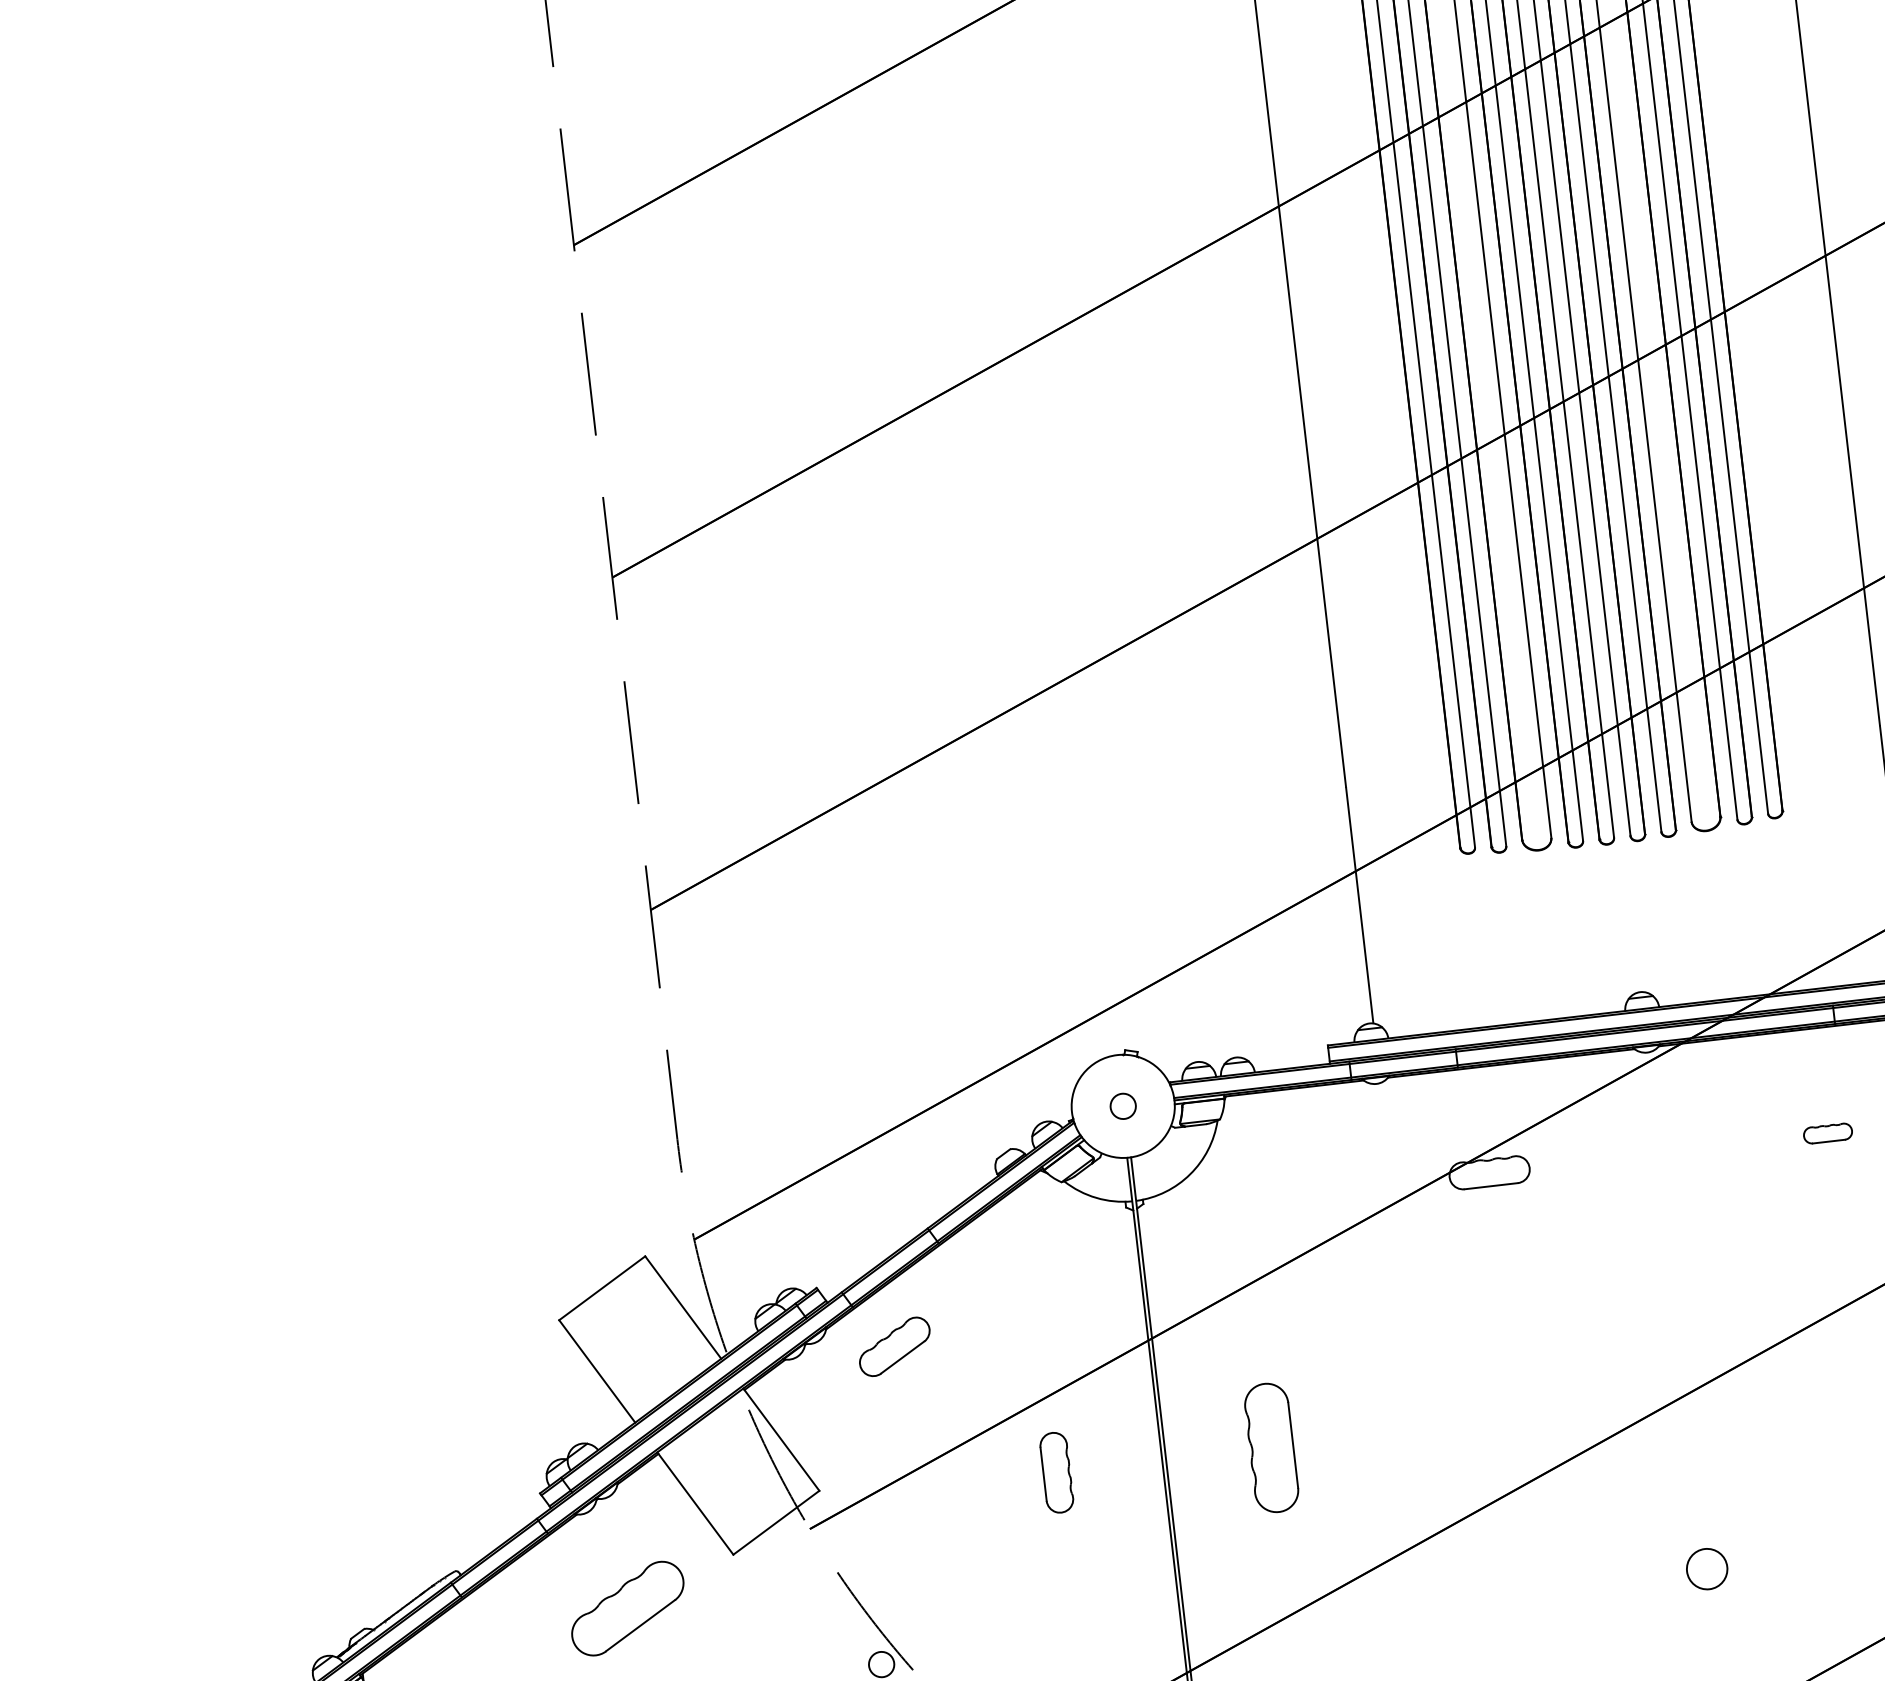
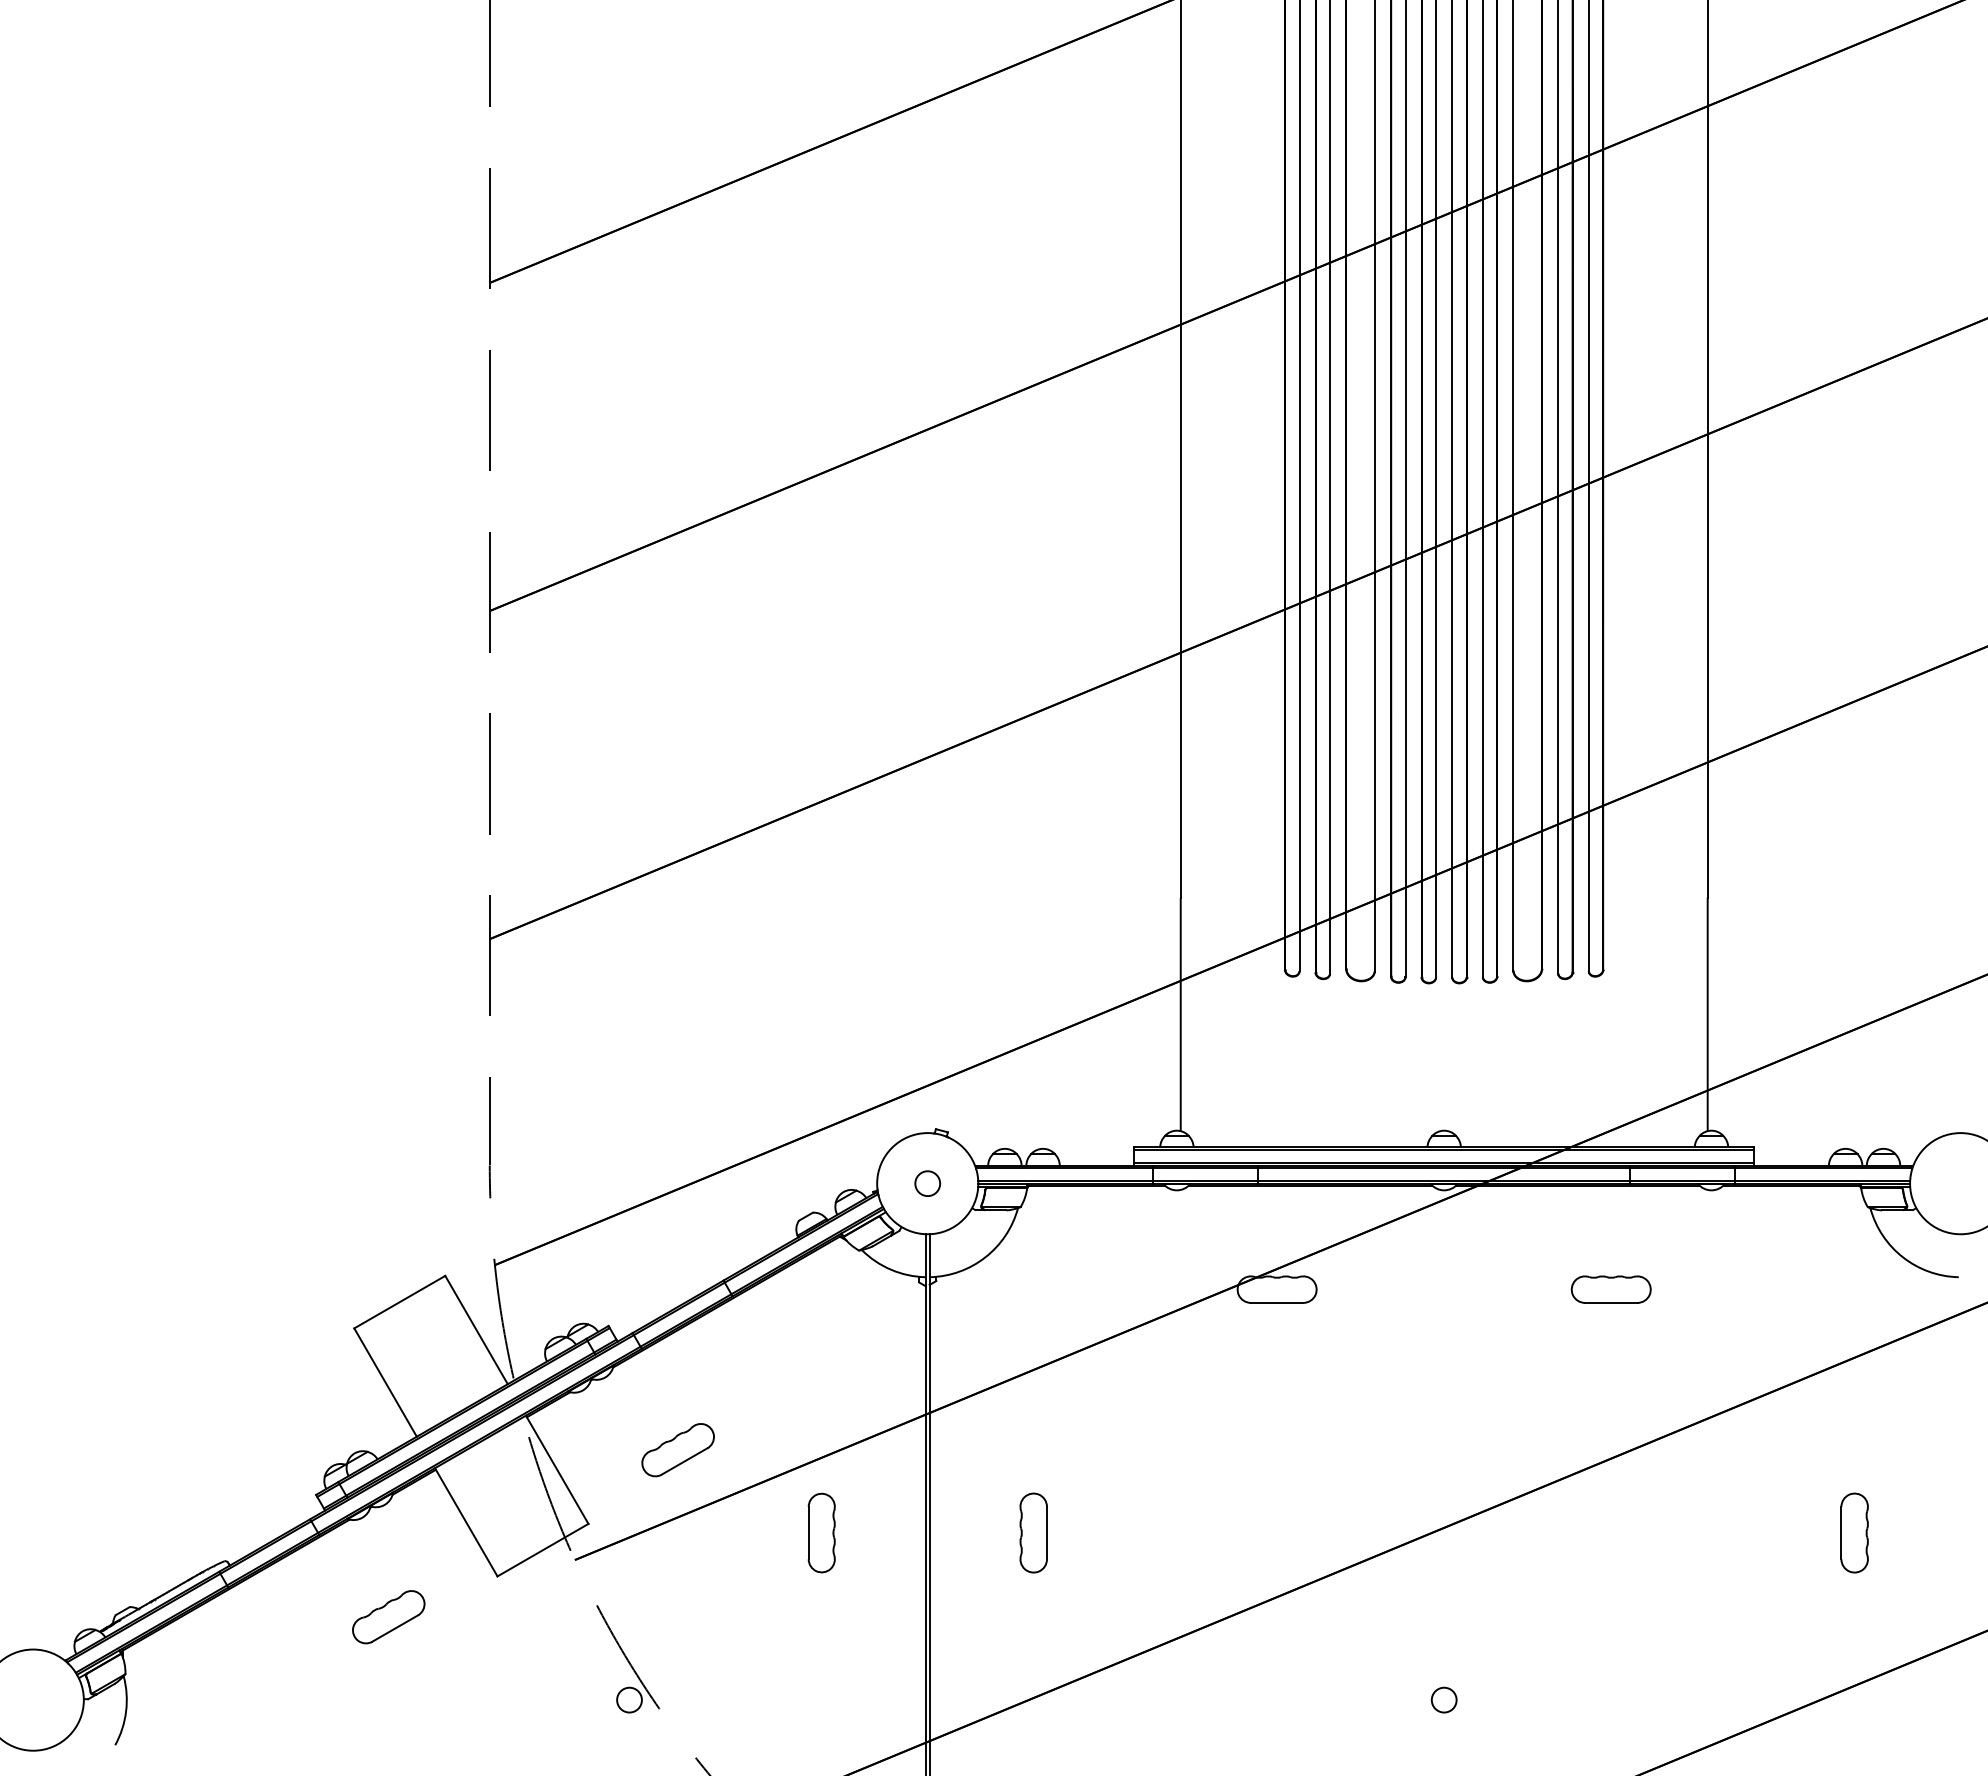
part: (1827, 1133) -> (1610, 1289), size x1.67
part: (894, 1347) -> (677, 1450), moved
part: (1271, 1447) -> (1033, 1532), size x0.62
circle: (1706, 1568) -> (1443, 1699), size x0.62
part: (627, 1609) -> (388, 1617), size x0.62

